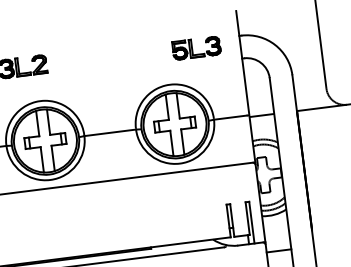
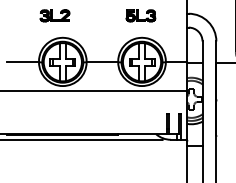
part: (196, 47) -> (140, 15), moved

